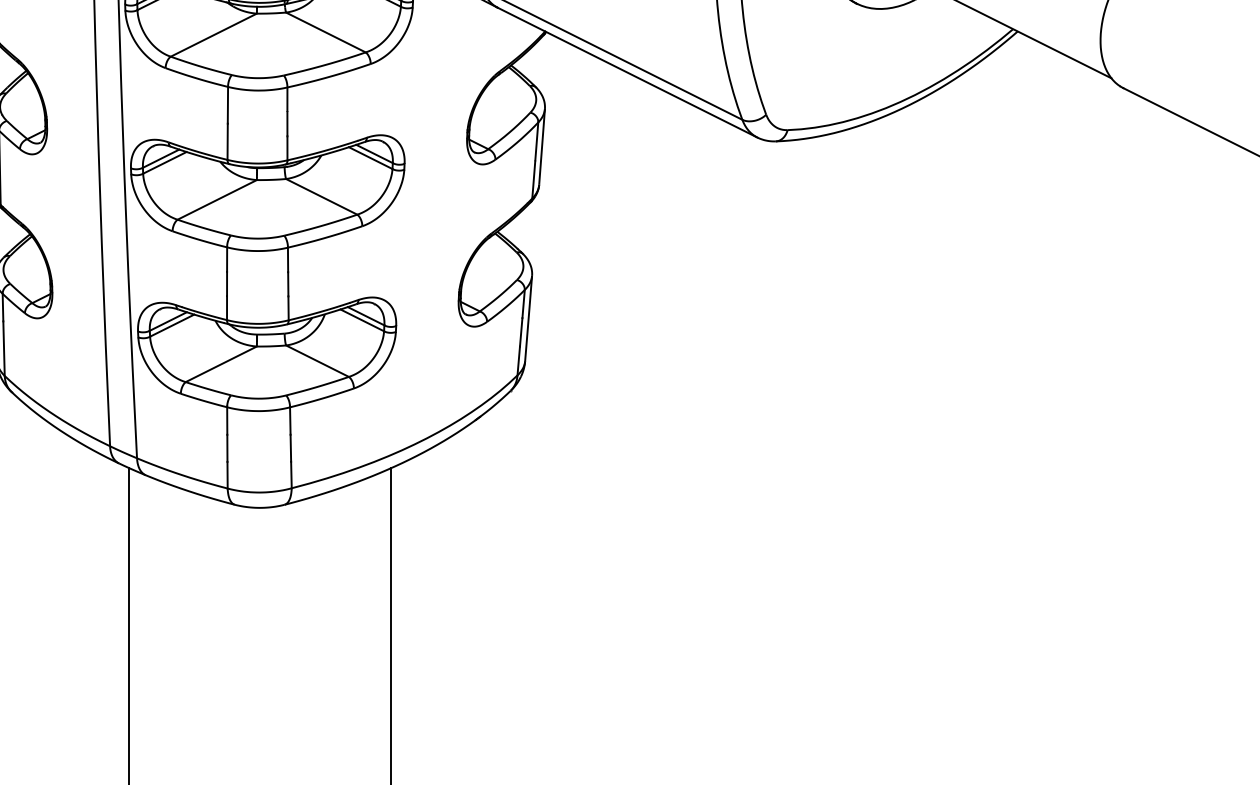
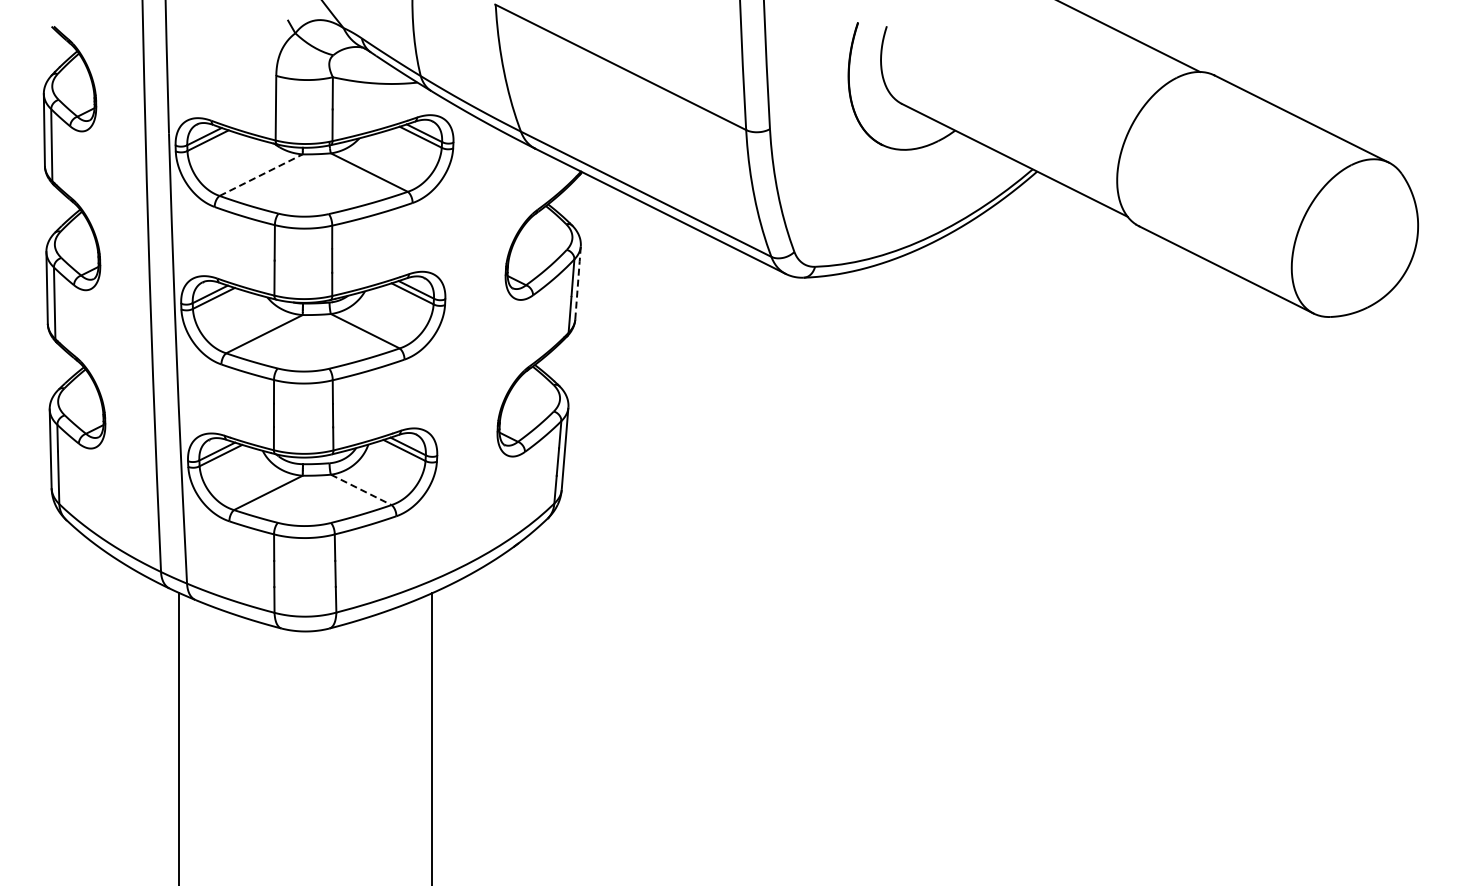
line: (214, 34) -> (261, 174), solid -> dashed
line: (542, 146) -> (578, 282), solid -> dashed
line: (317, 360) -> (361, 489), solid -> dashed

